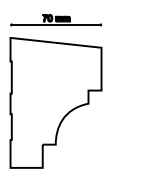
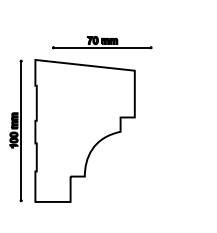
part: (56, 20) -> (102, 42), moved

